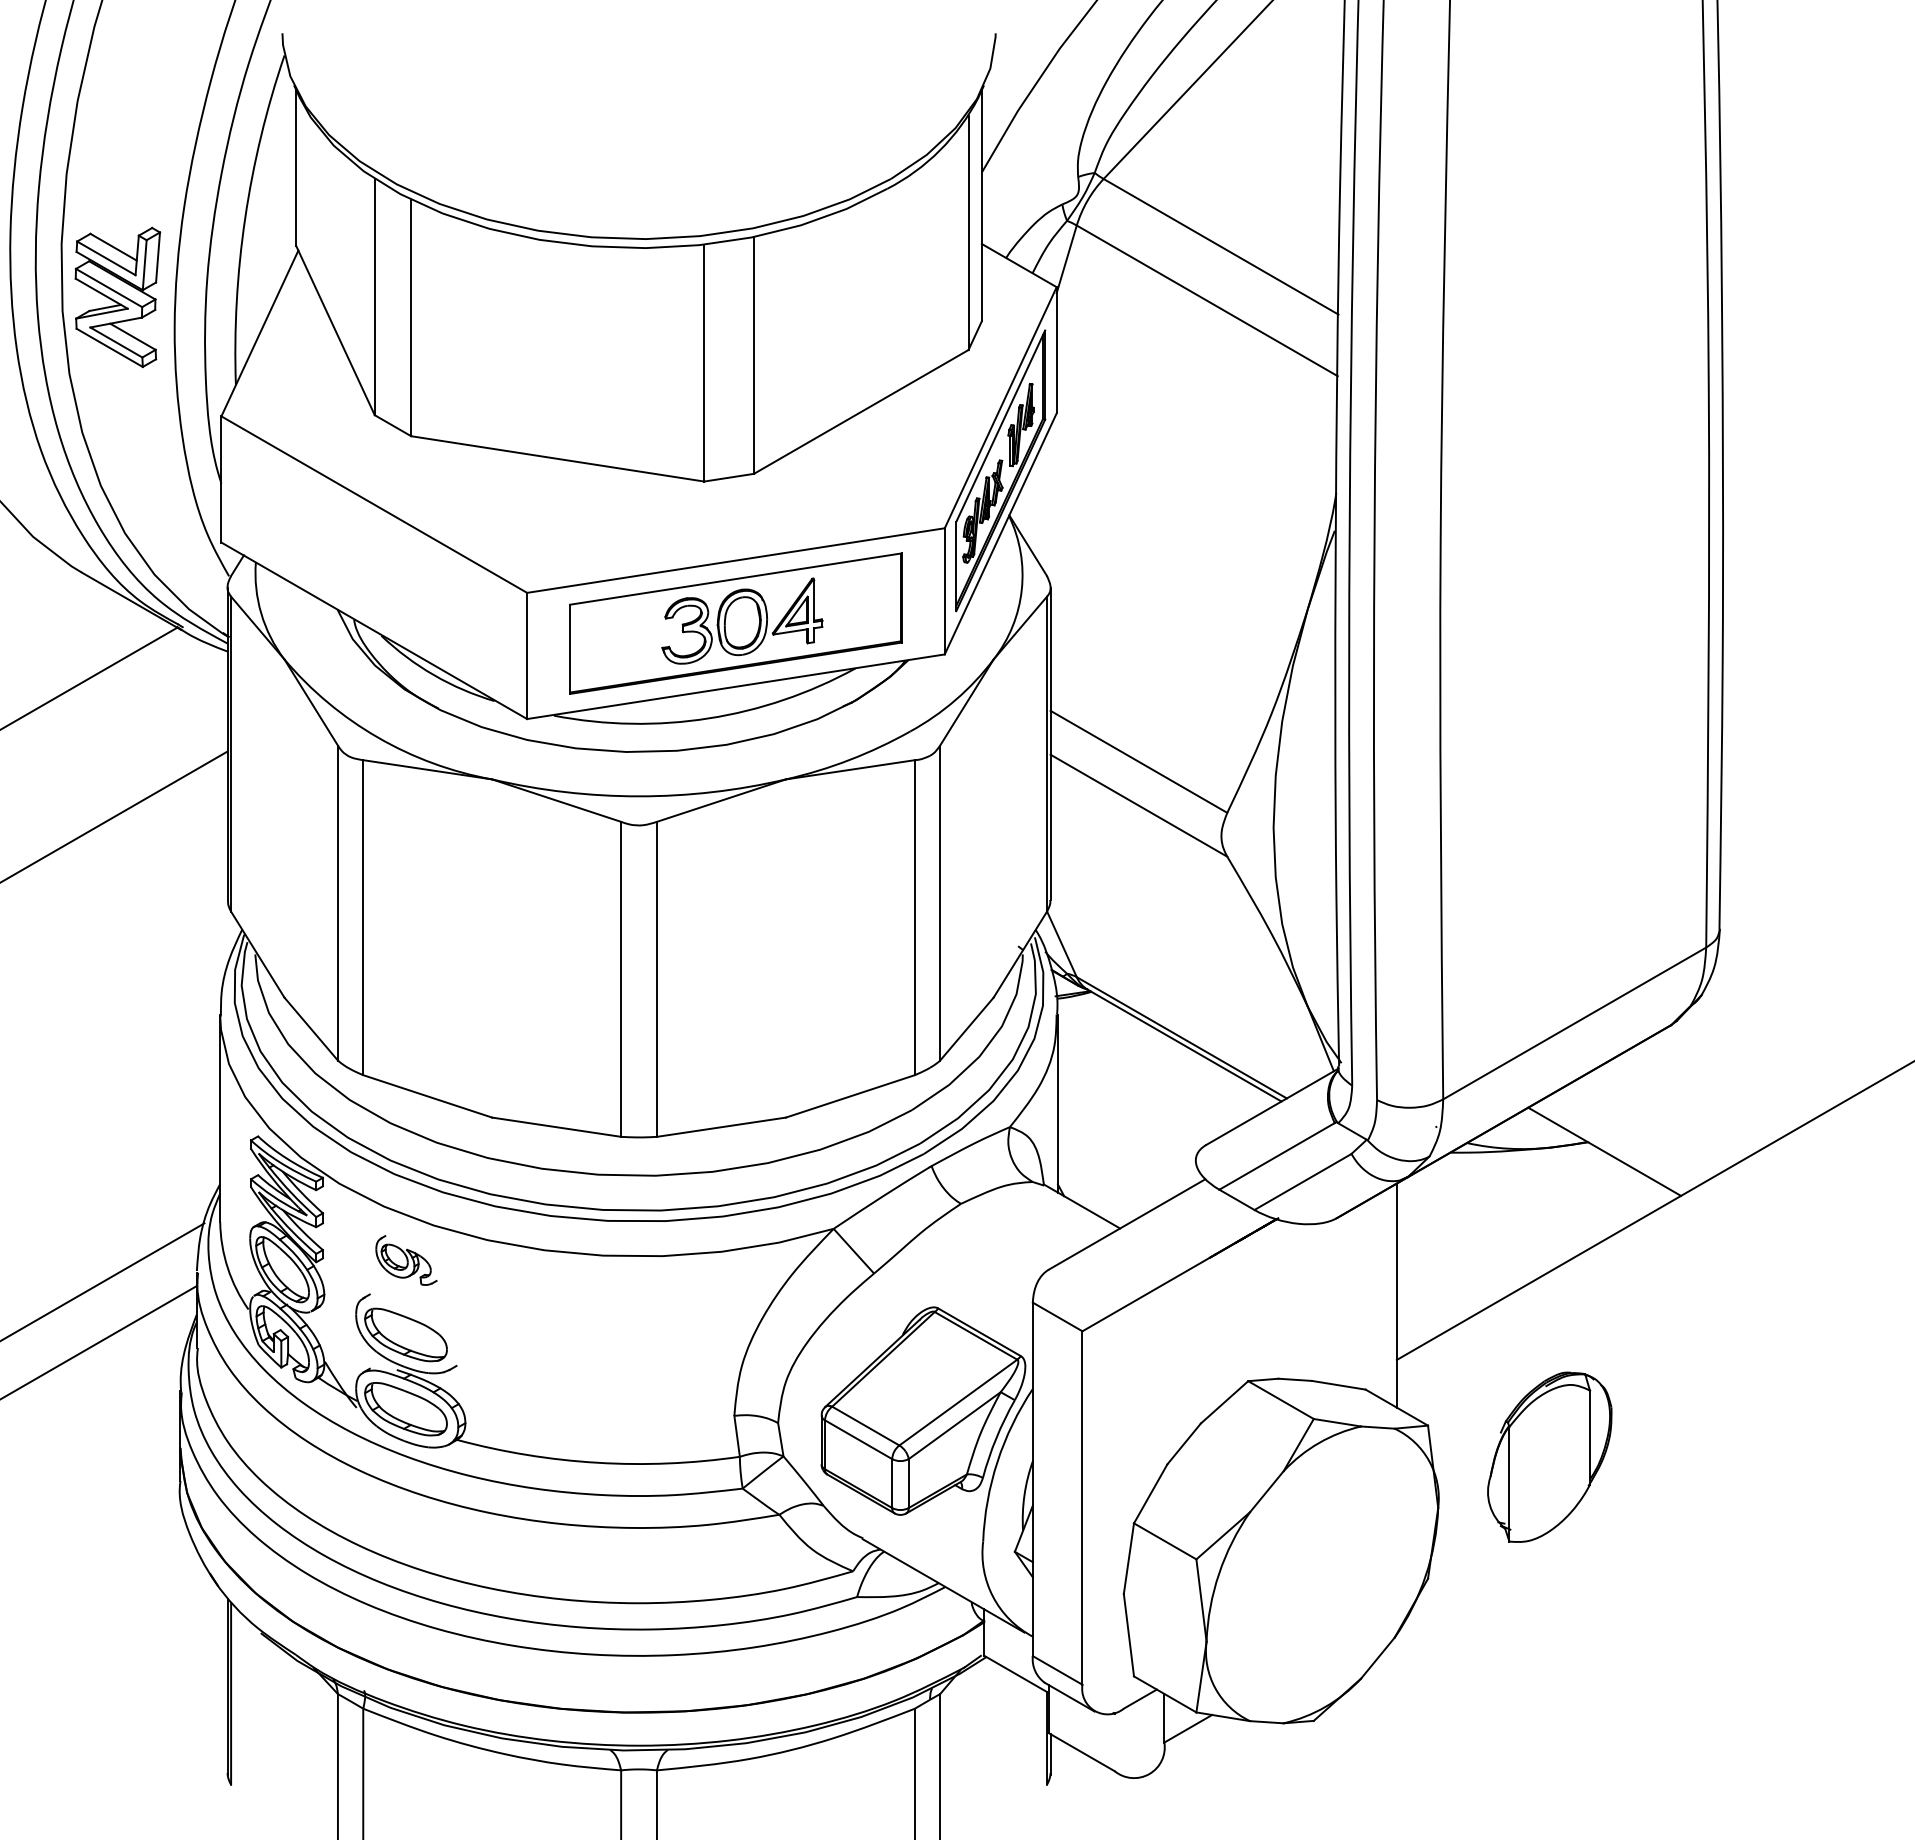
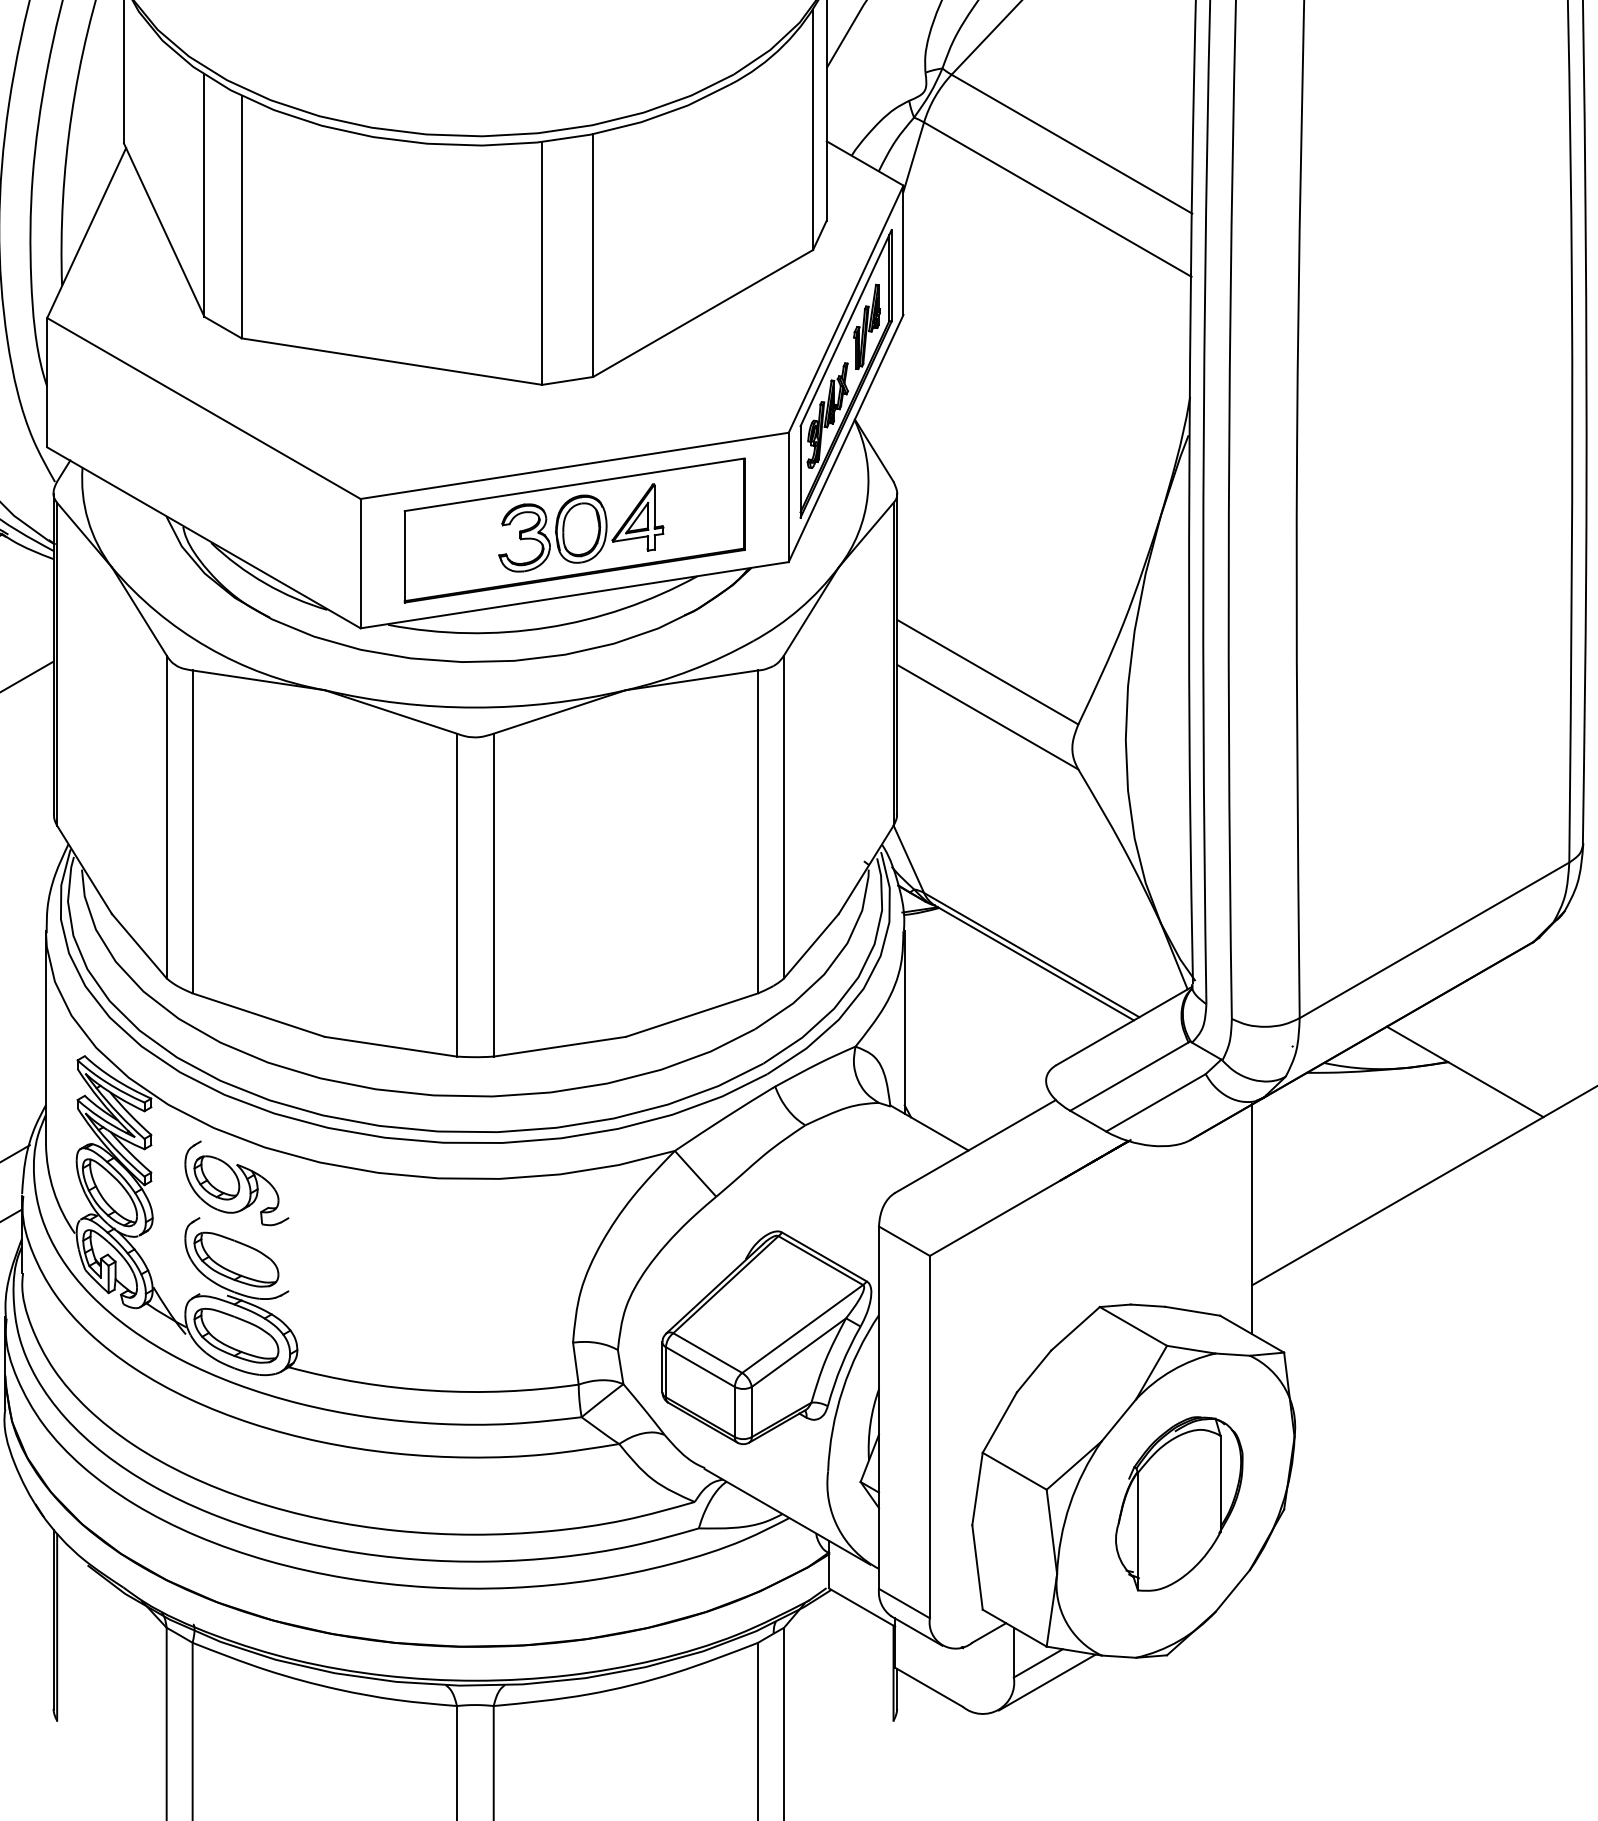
part: (406, 1260) -> (236, 1183), size x1.67
part: (1549, 1456) -> (1179, 1503), moved
line: (1196, 1747) -> (1046, 1682), added

